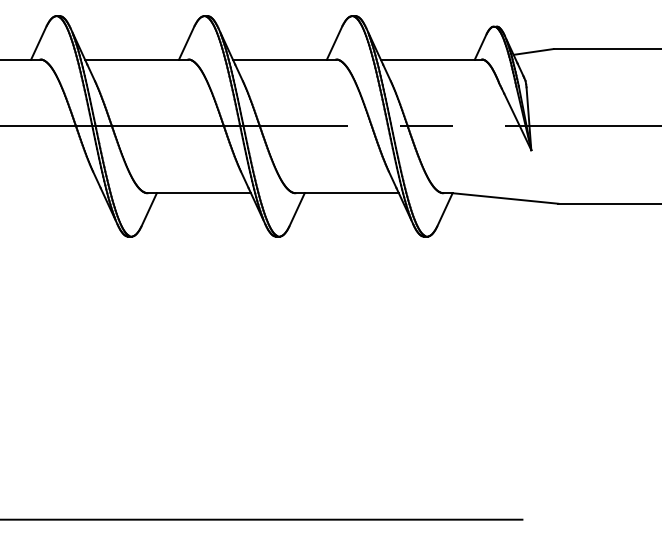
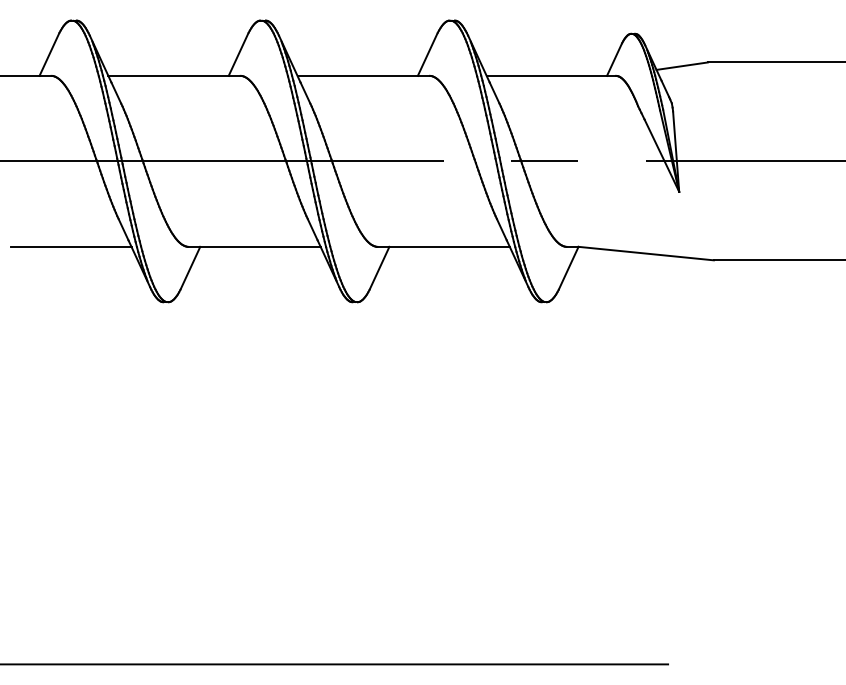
line: (56, 192) -> (71, 246), added

